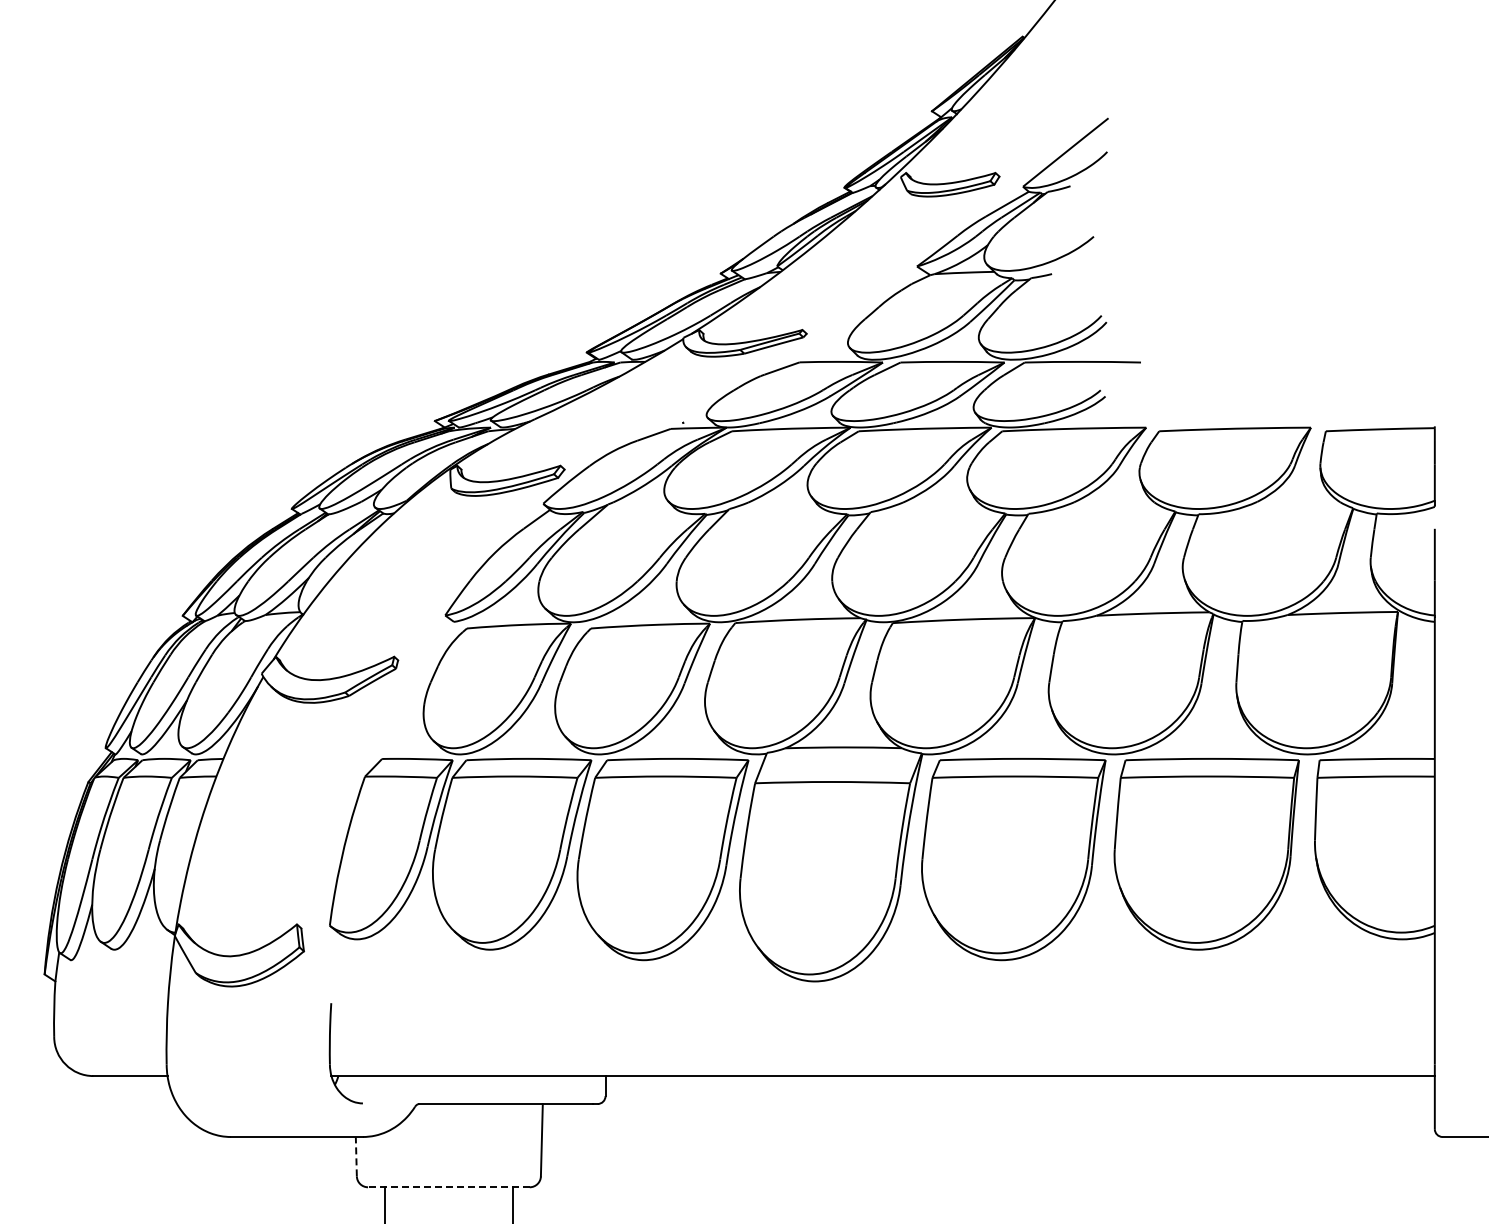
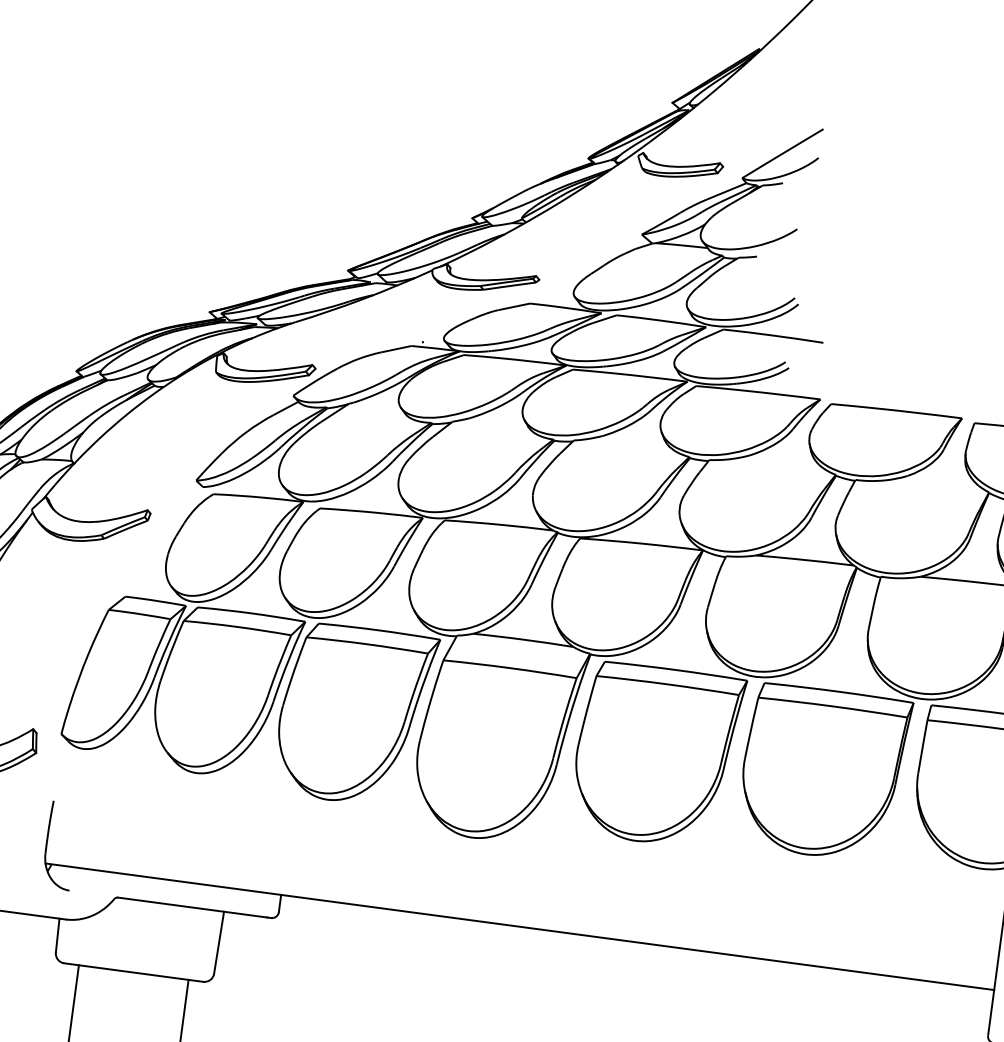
line: (356, 1156) -> (57, 935), dashed -> solid
line: (448, 1187) -> (133, 972), dashed -> solid

